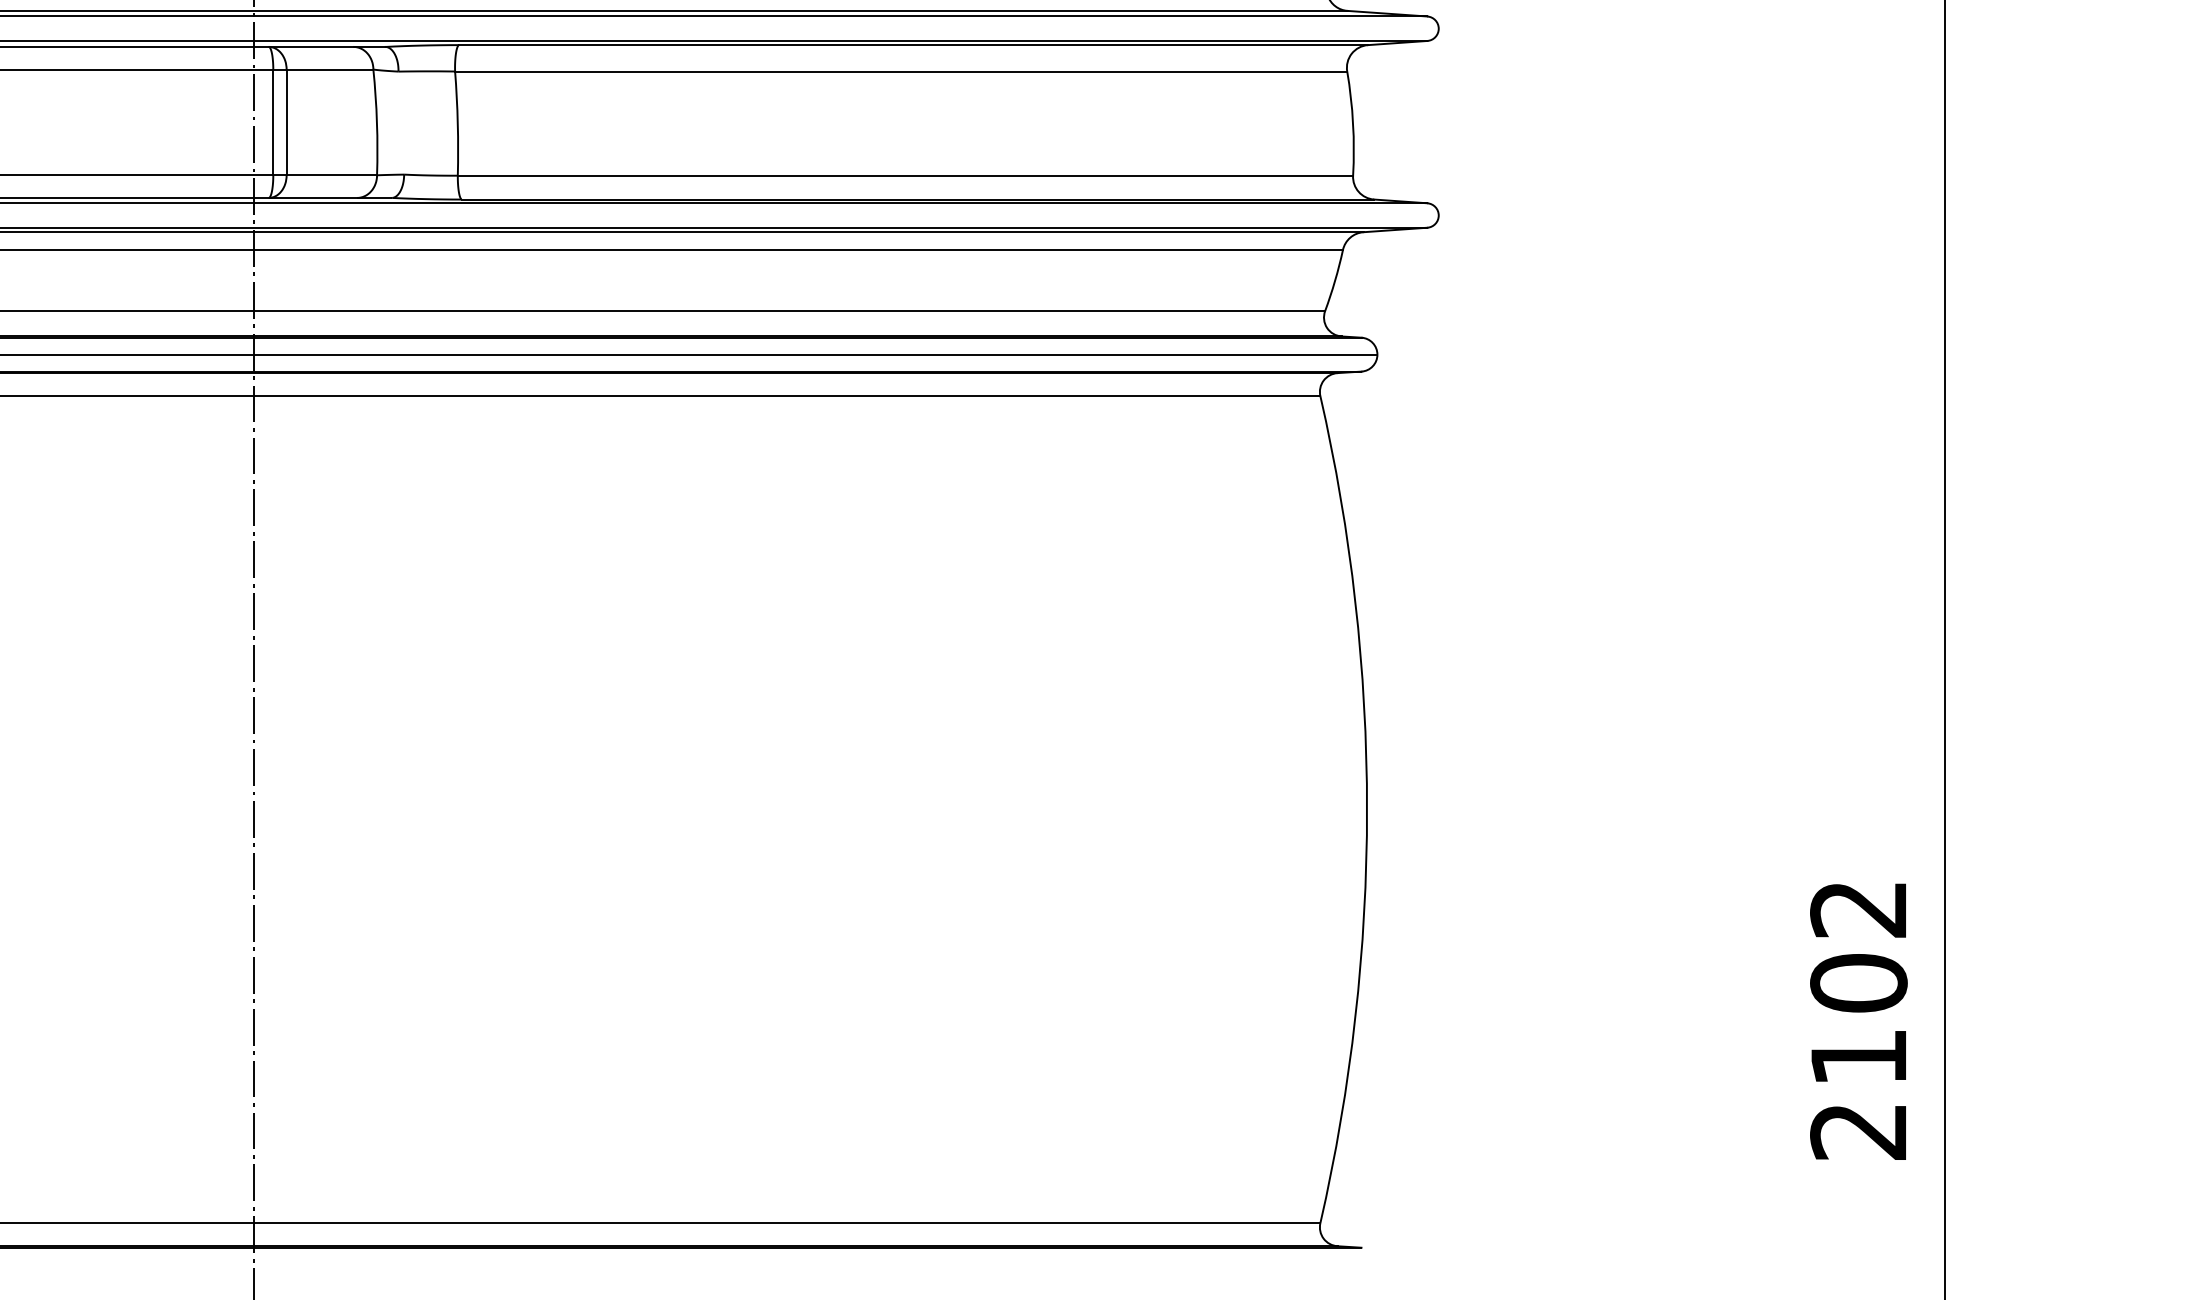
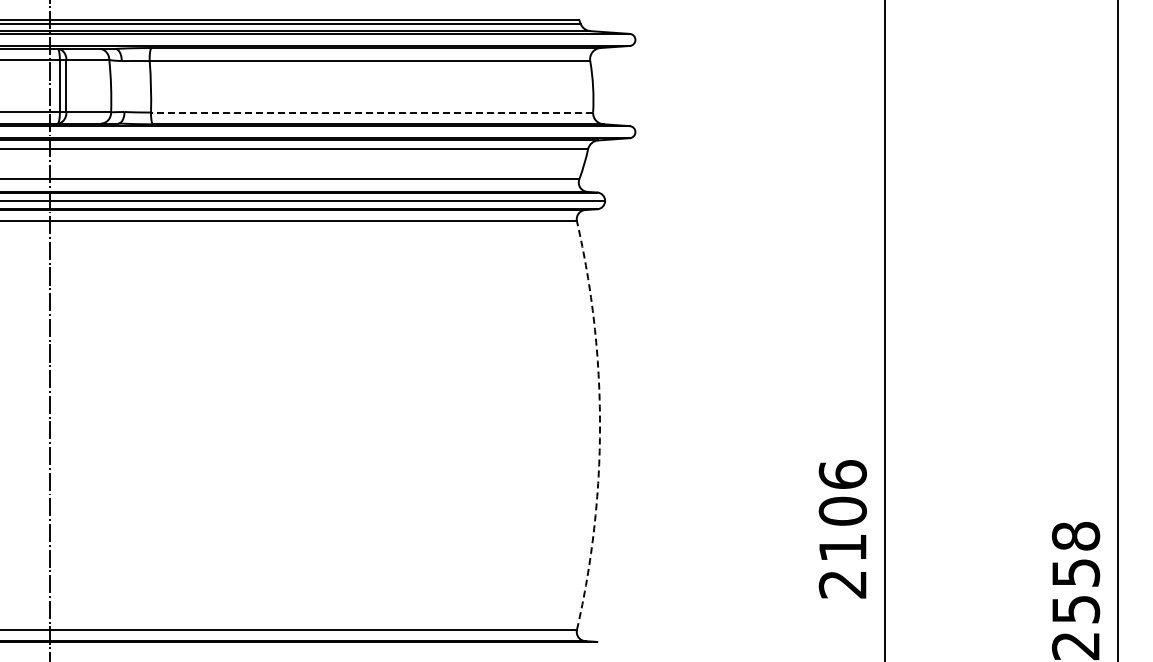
line: (904, 175) -> (371, 112), solid -> dashed
arc: (1368, 809) -> (600, 425), solid -> dashed
text: (1858, 908) -> (842, 474), 2102 -> 2106

